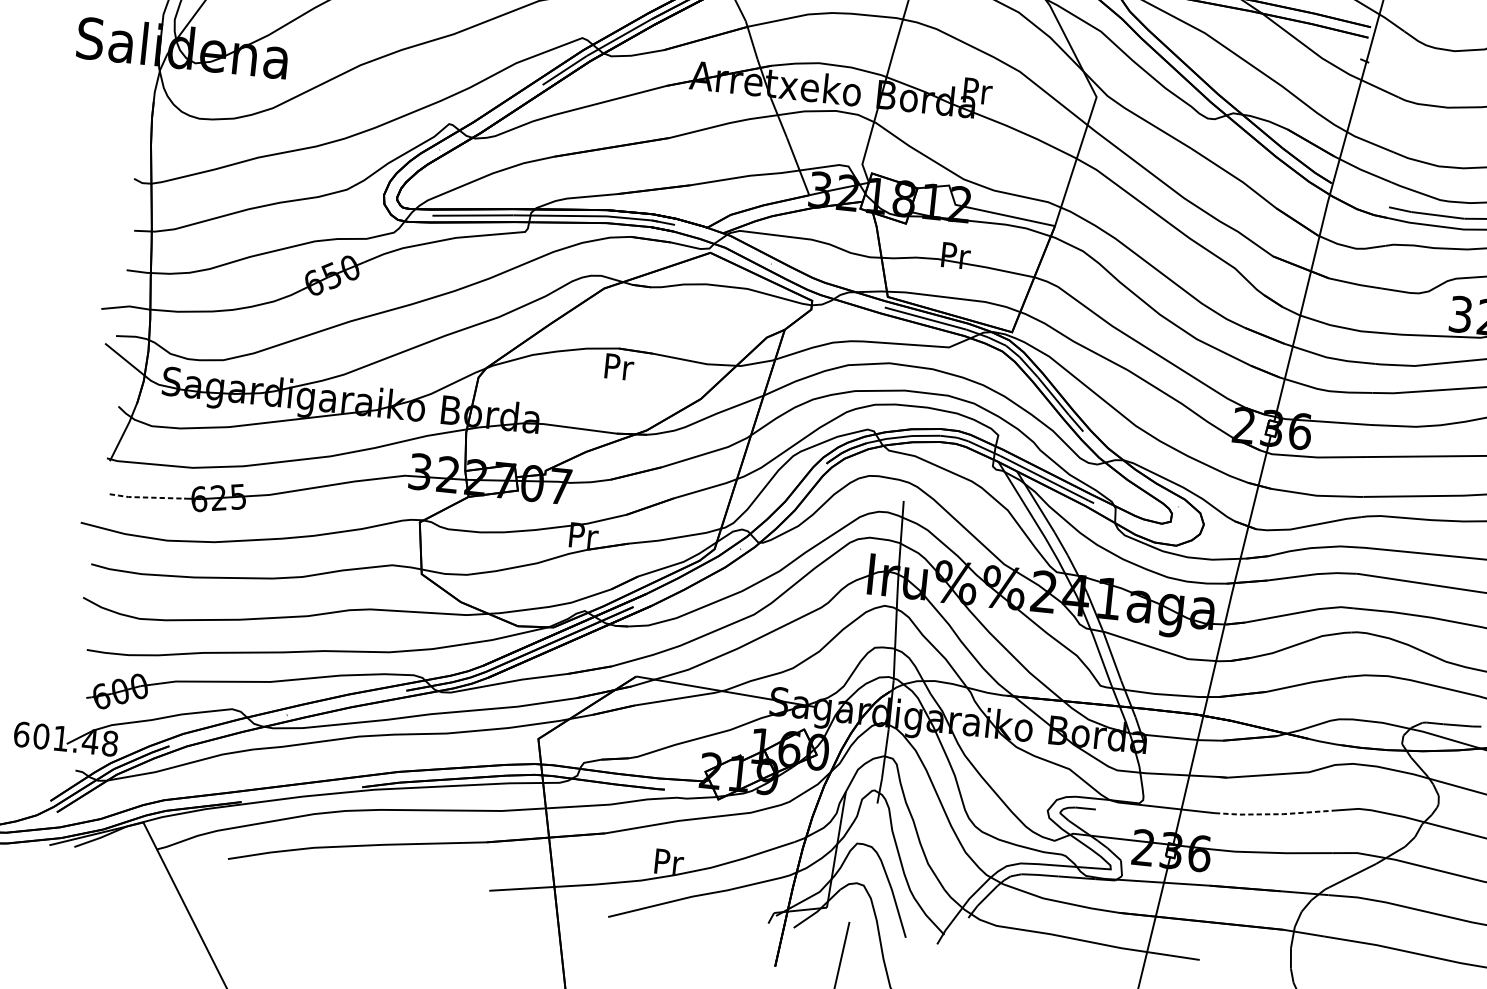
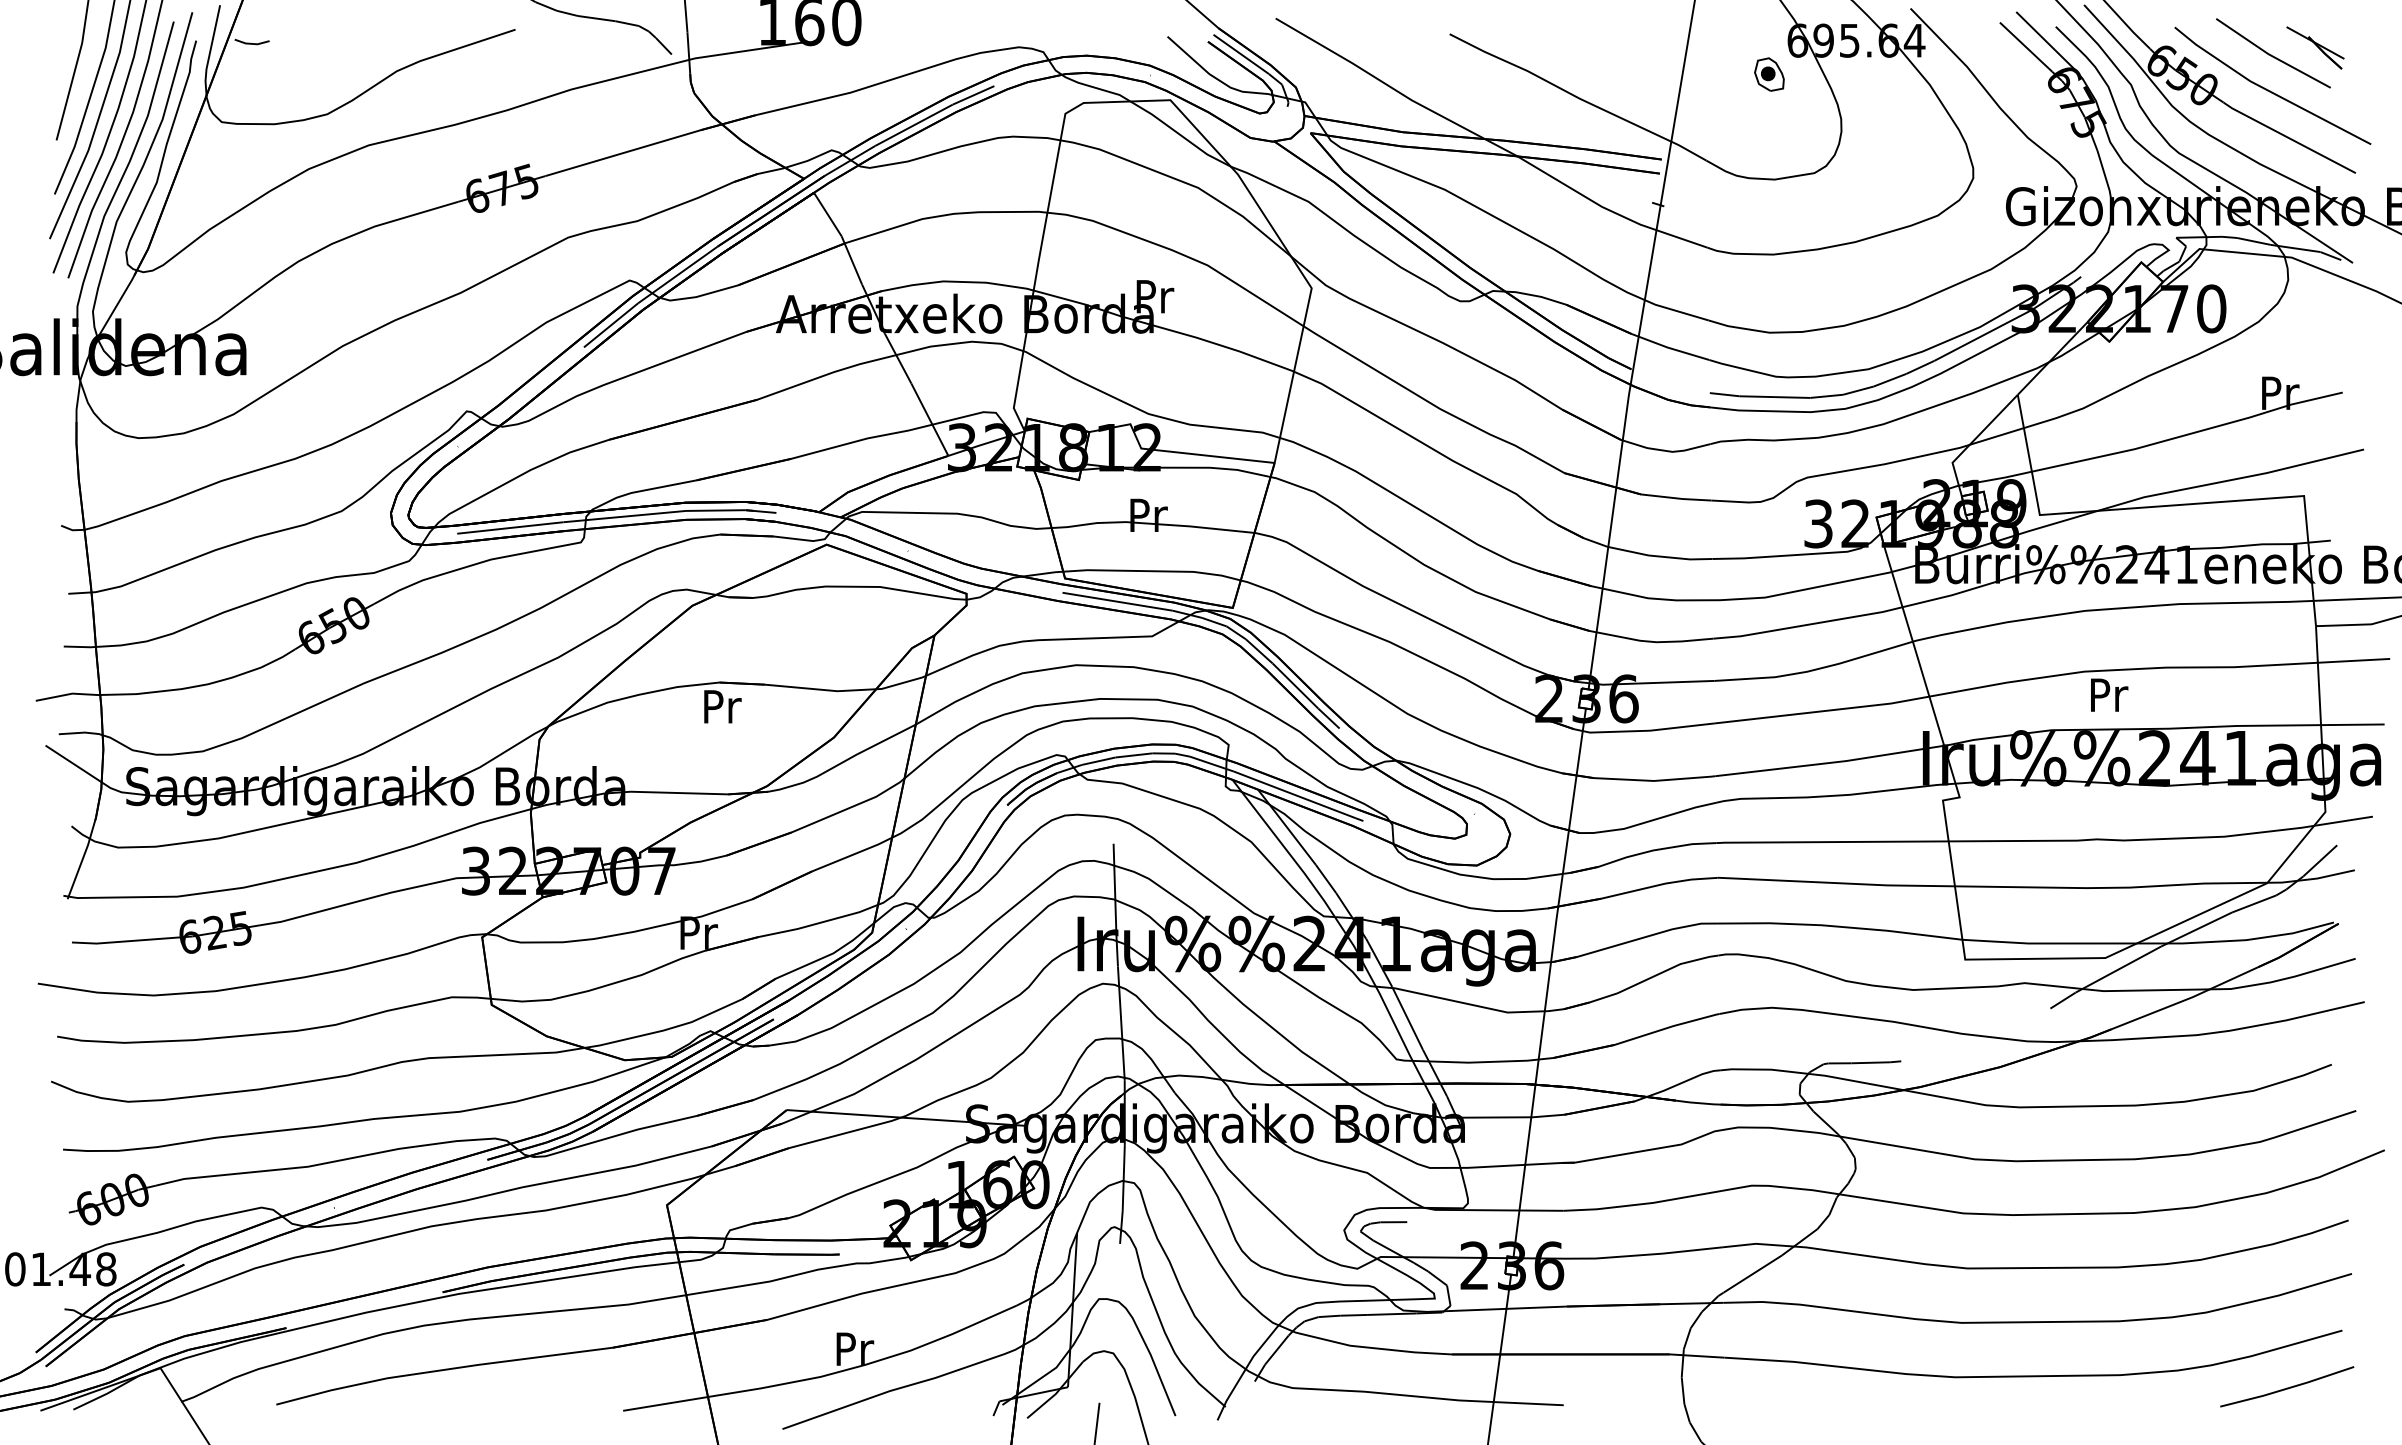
line: (146, 497) -> (120, 941), dashed -> solid
line: (1275, 814) -> (1643, 1204), dashed -> solid

